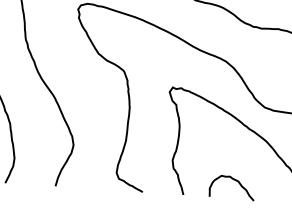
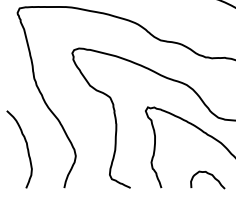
curve: (232, 180) -> (207, 174), moved

